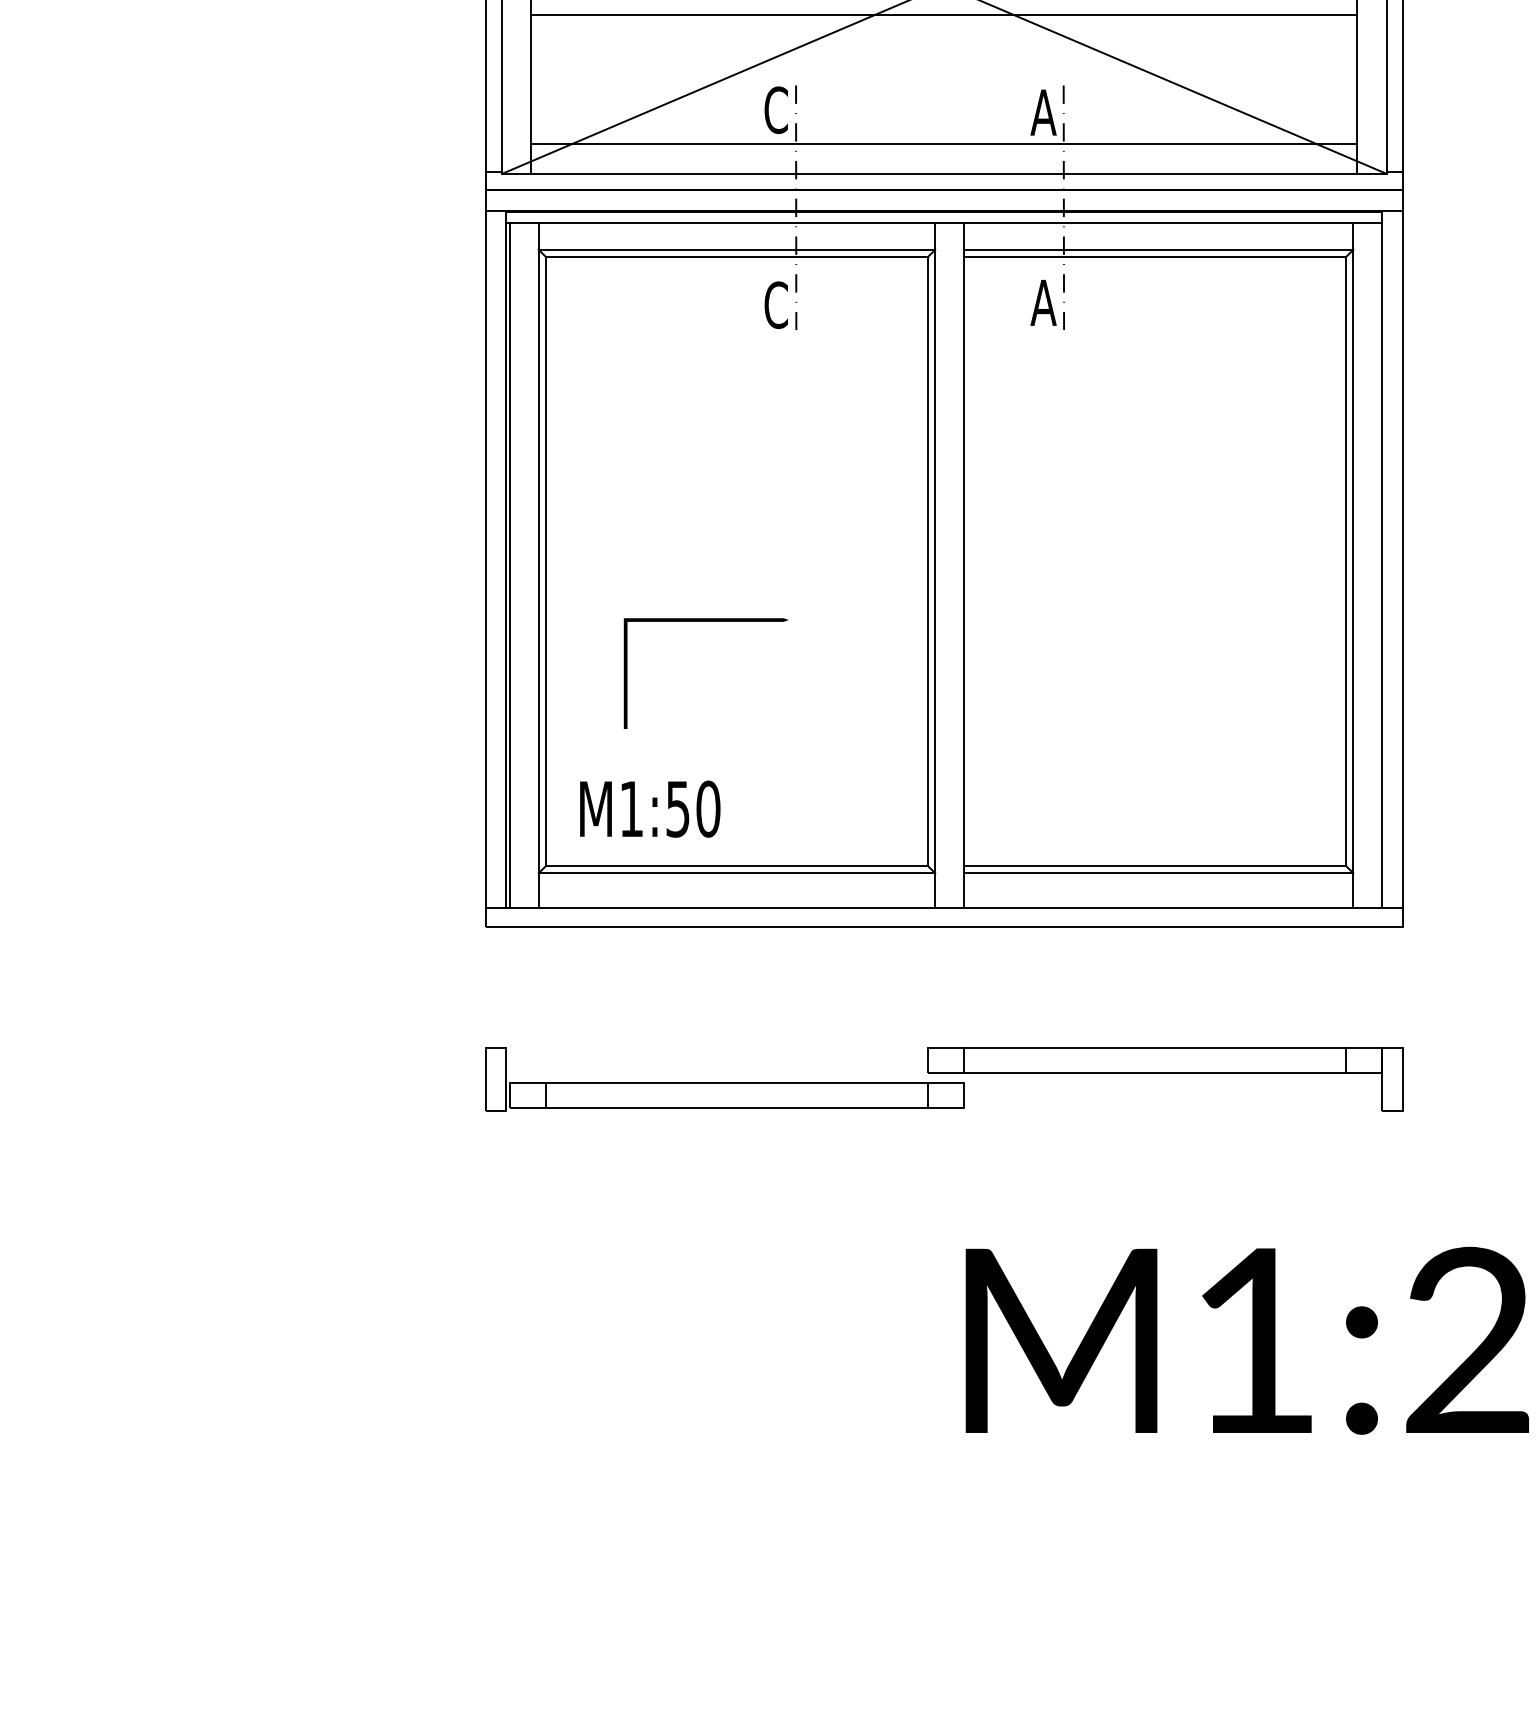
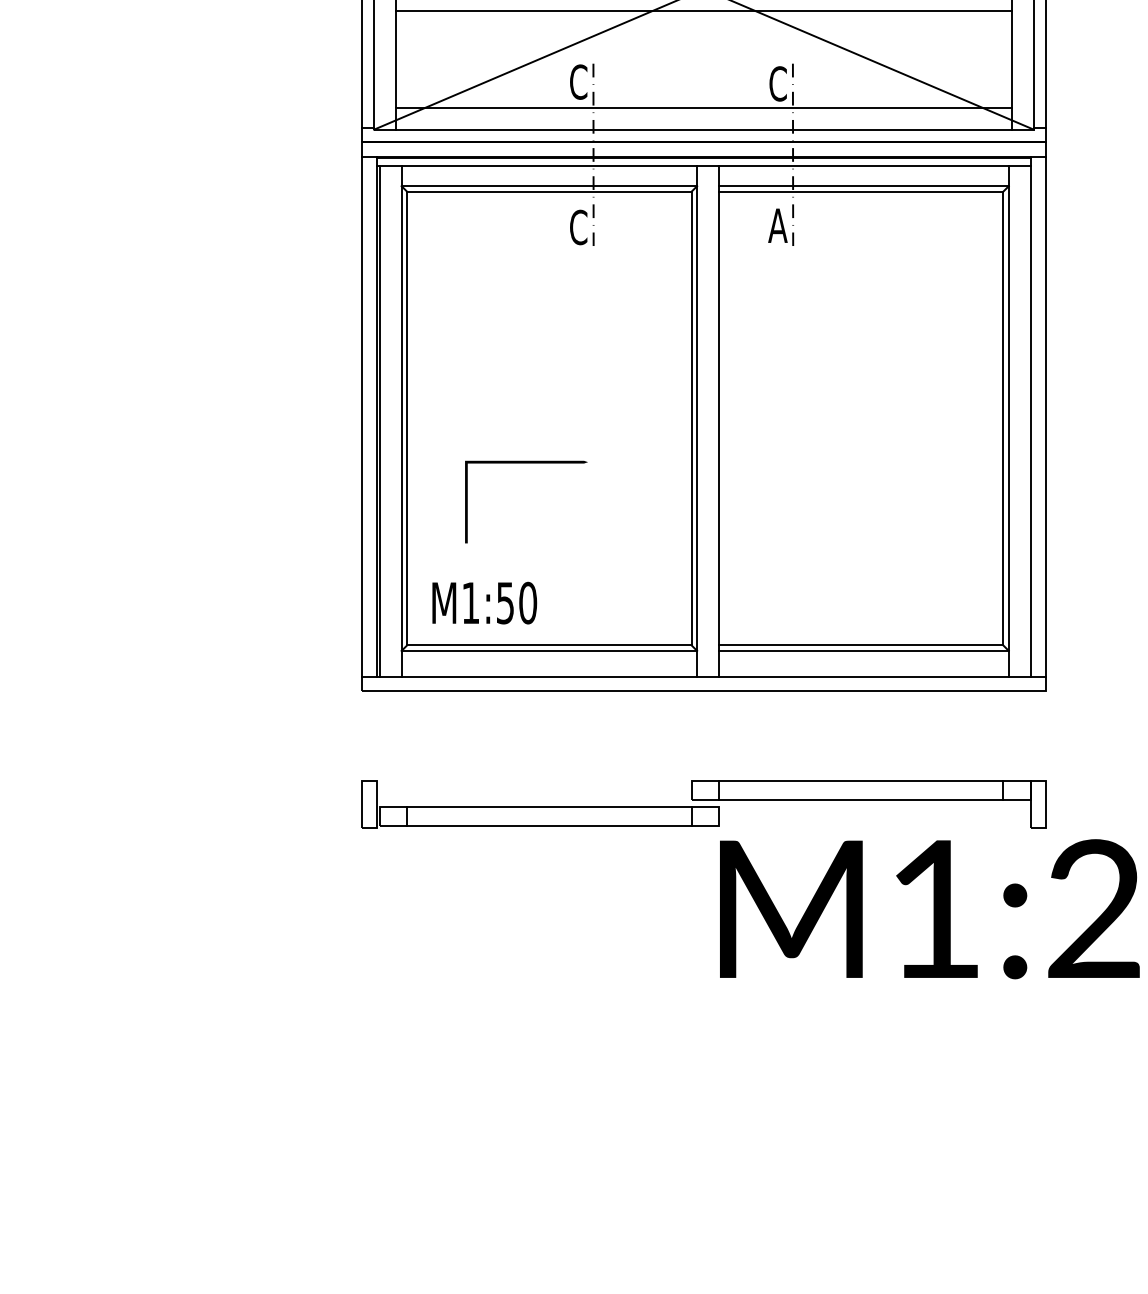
text: (1043, 112) -> (777, 83), A -> C
text: (1246, 1340) -> (929, 909), moved

